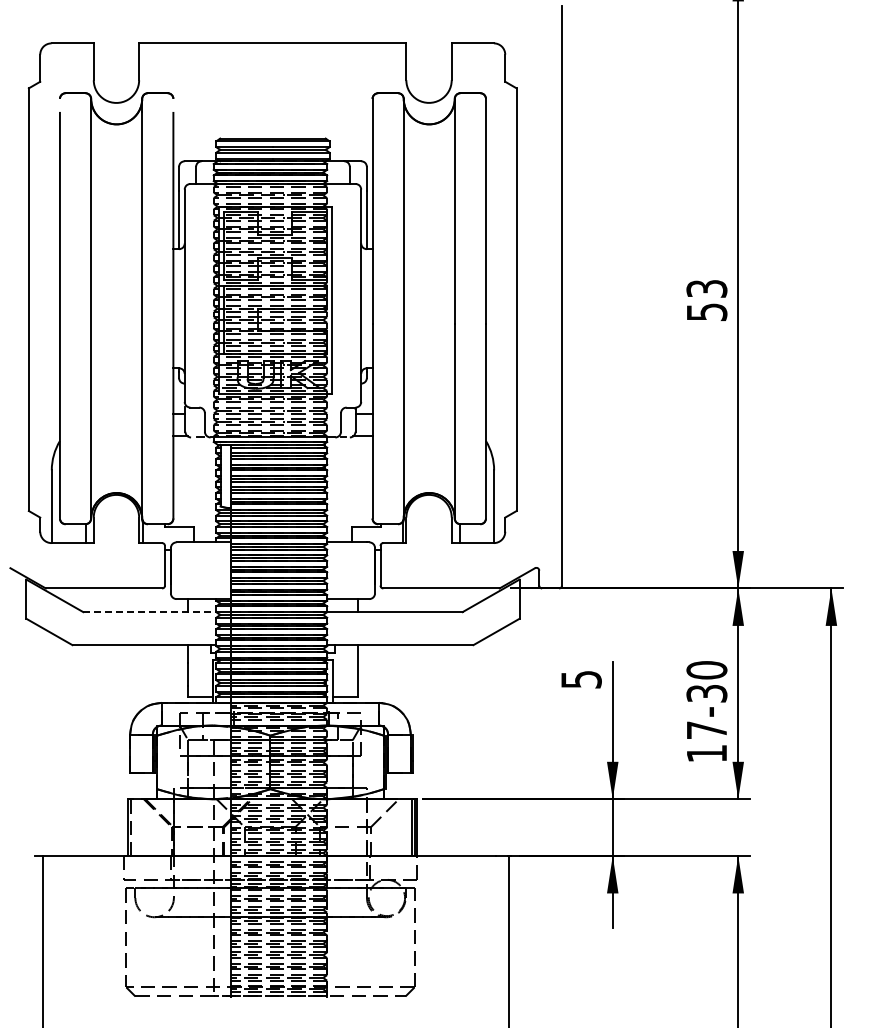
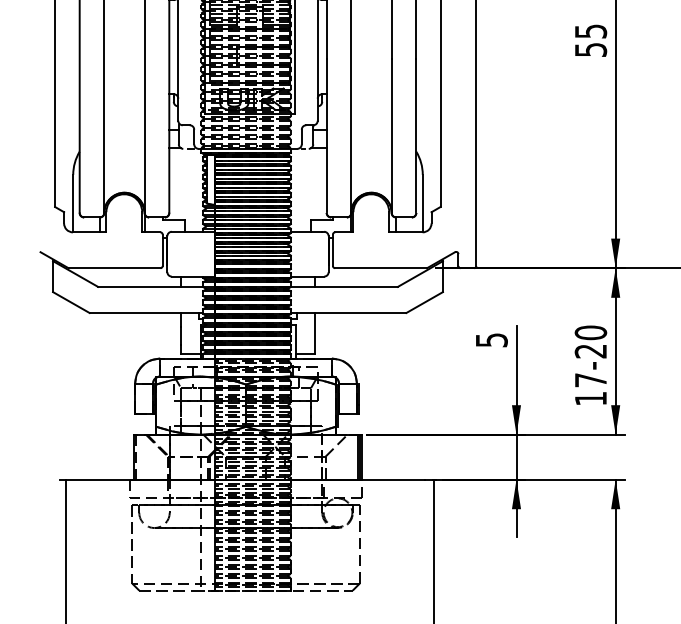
text: (706, 288) -> (590, 31), 53 -> 55
line: (150, 612) -> (151, 287), dashed -> solid
text: (706, 693) -> (590, 351), 17-30 -> 17-20

